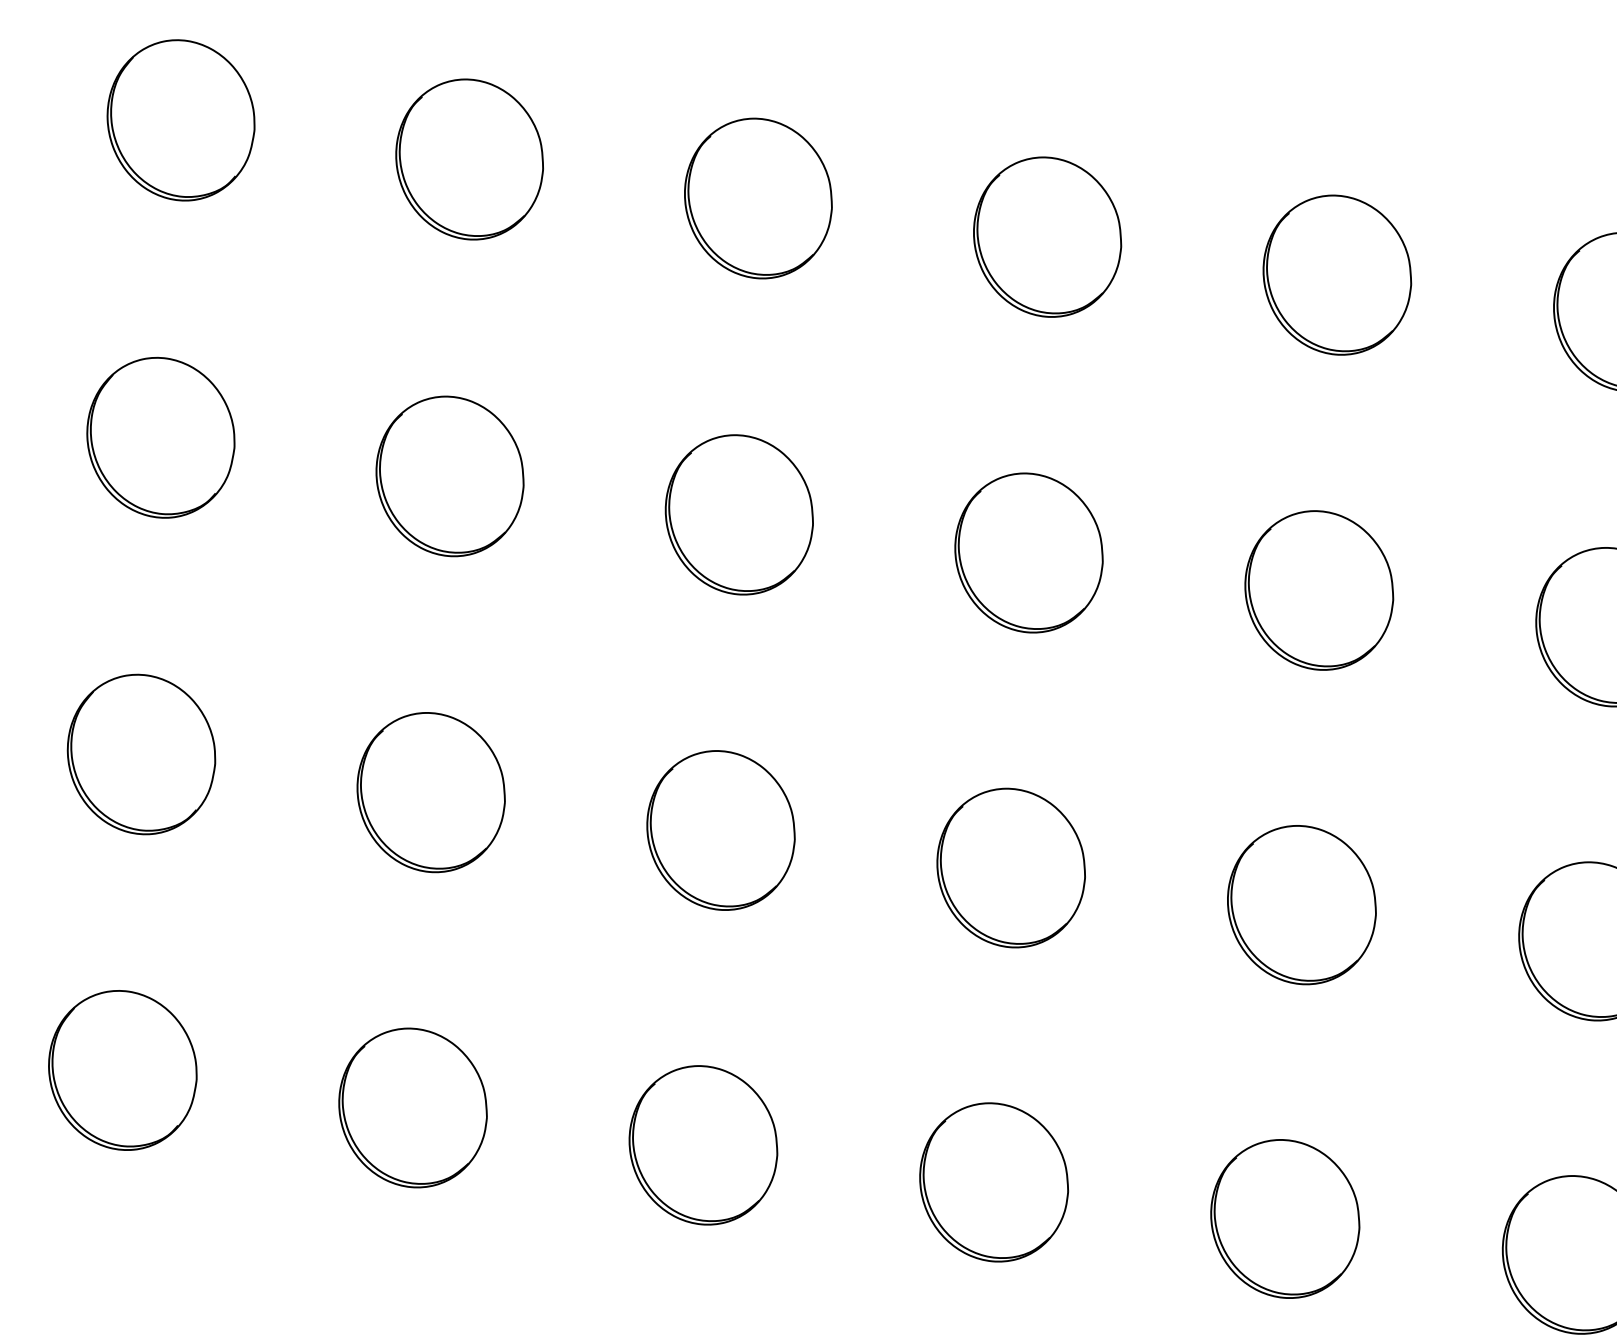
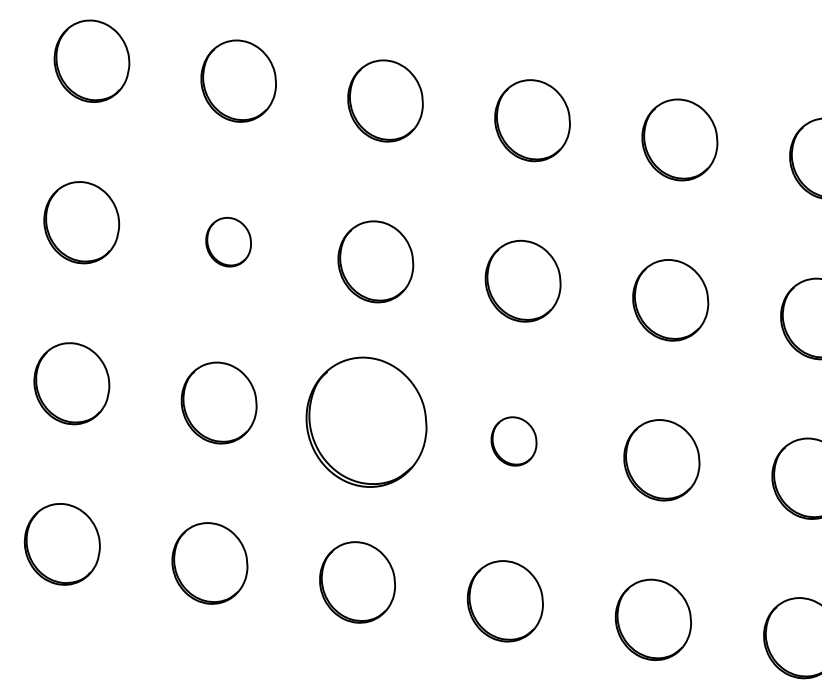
part: (449, 474) -> (228, 241), size x0.6
part: (720, 830) -> (366, 422), size x1.6
part: (1010, 868) -> (513, 441), size x0.6

